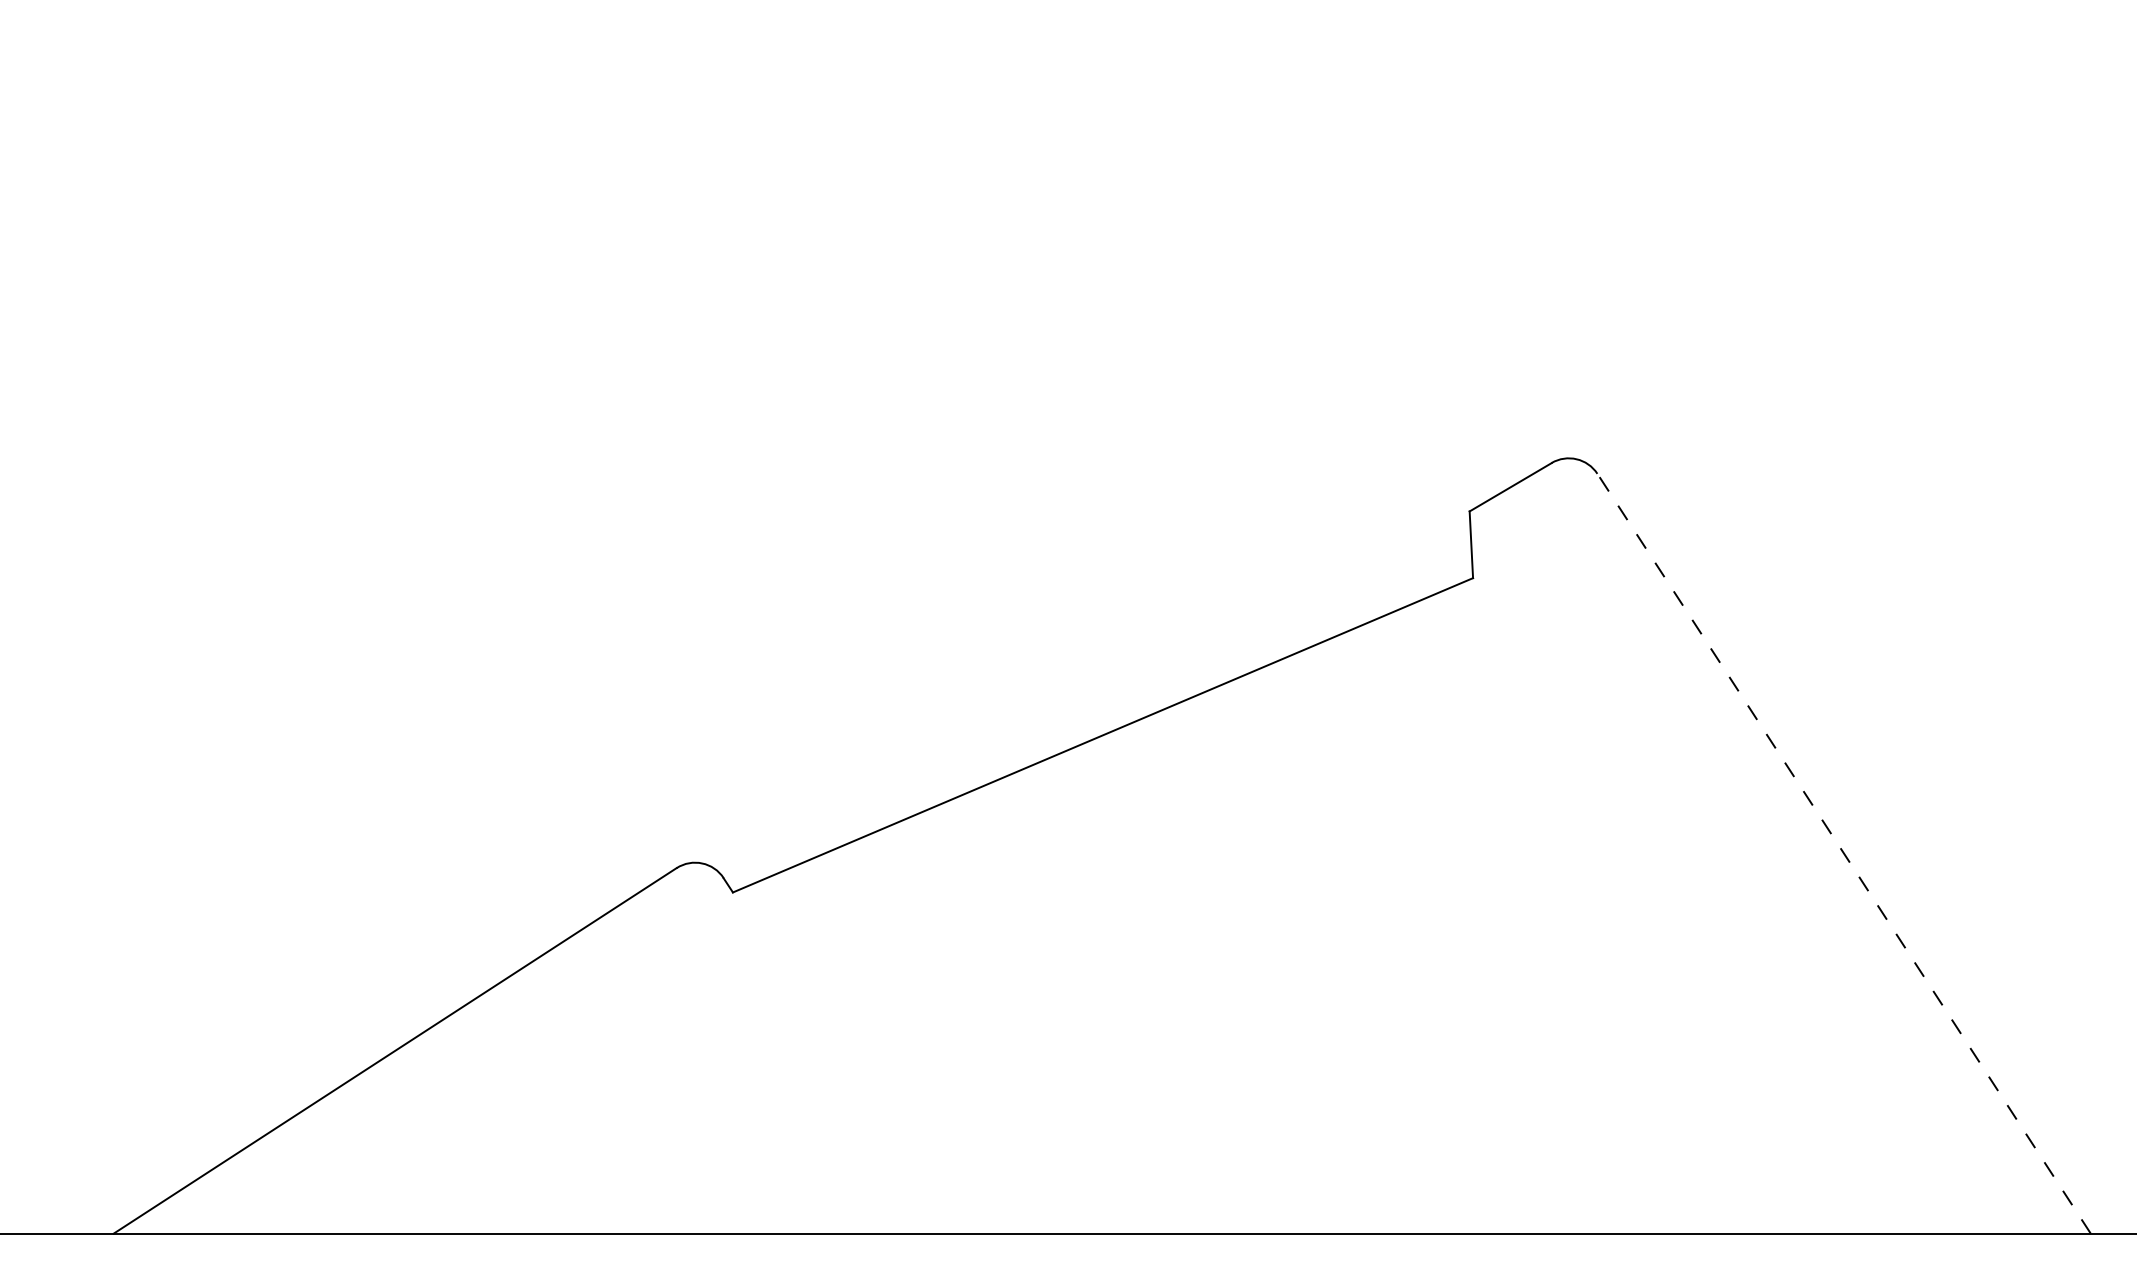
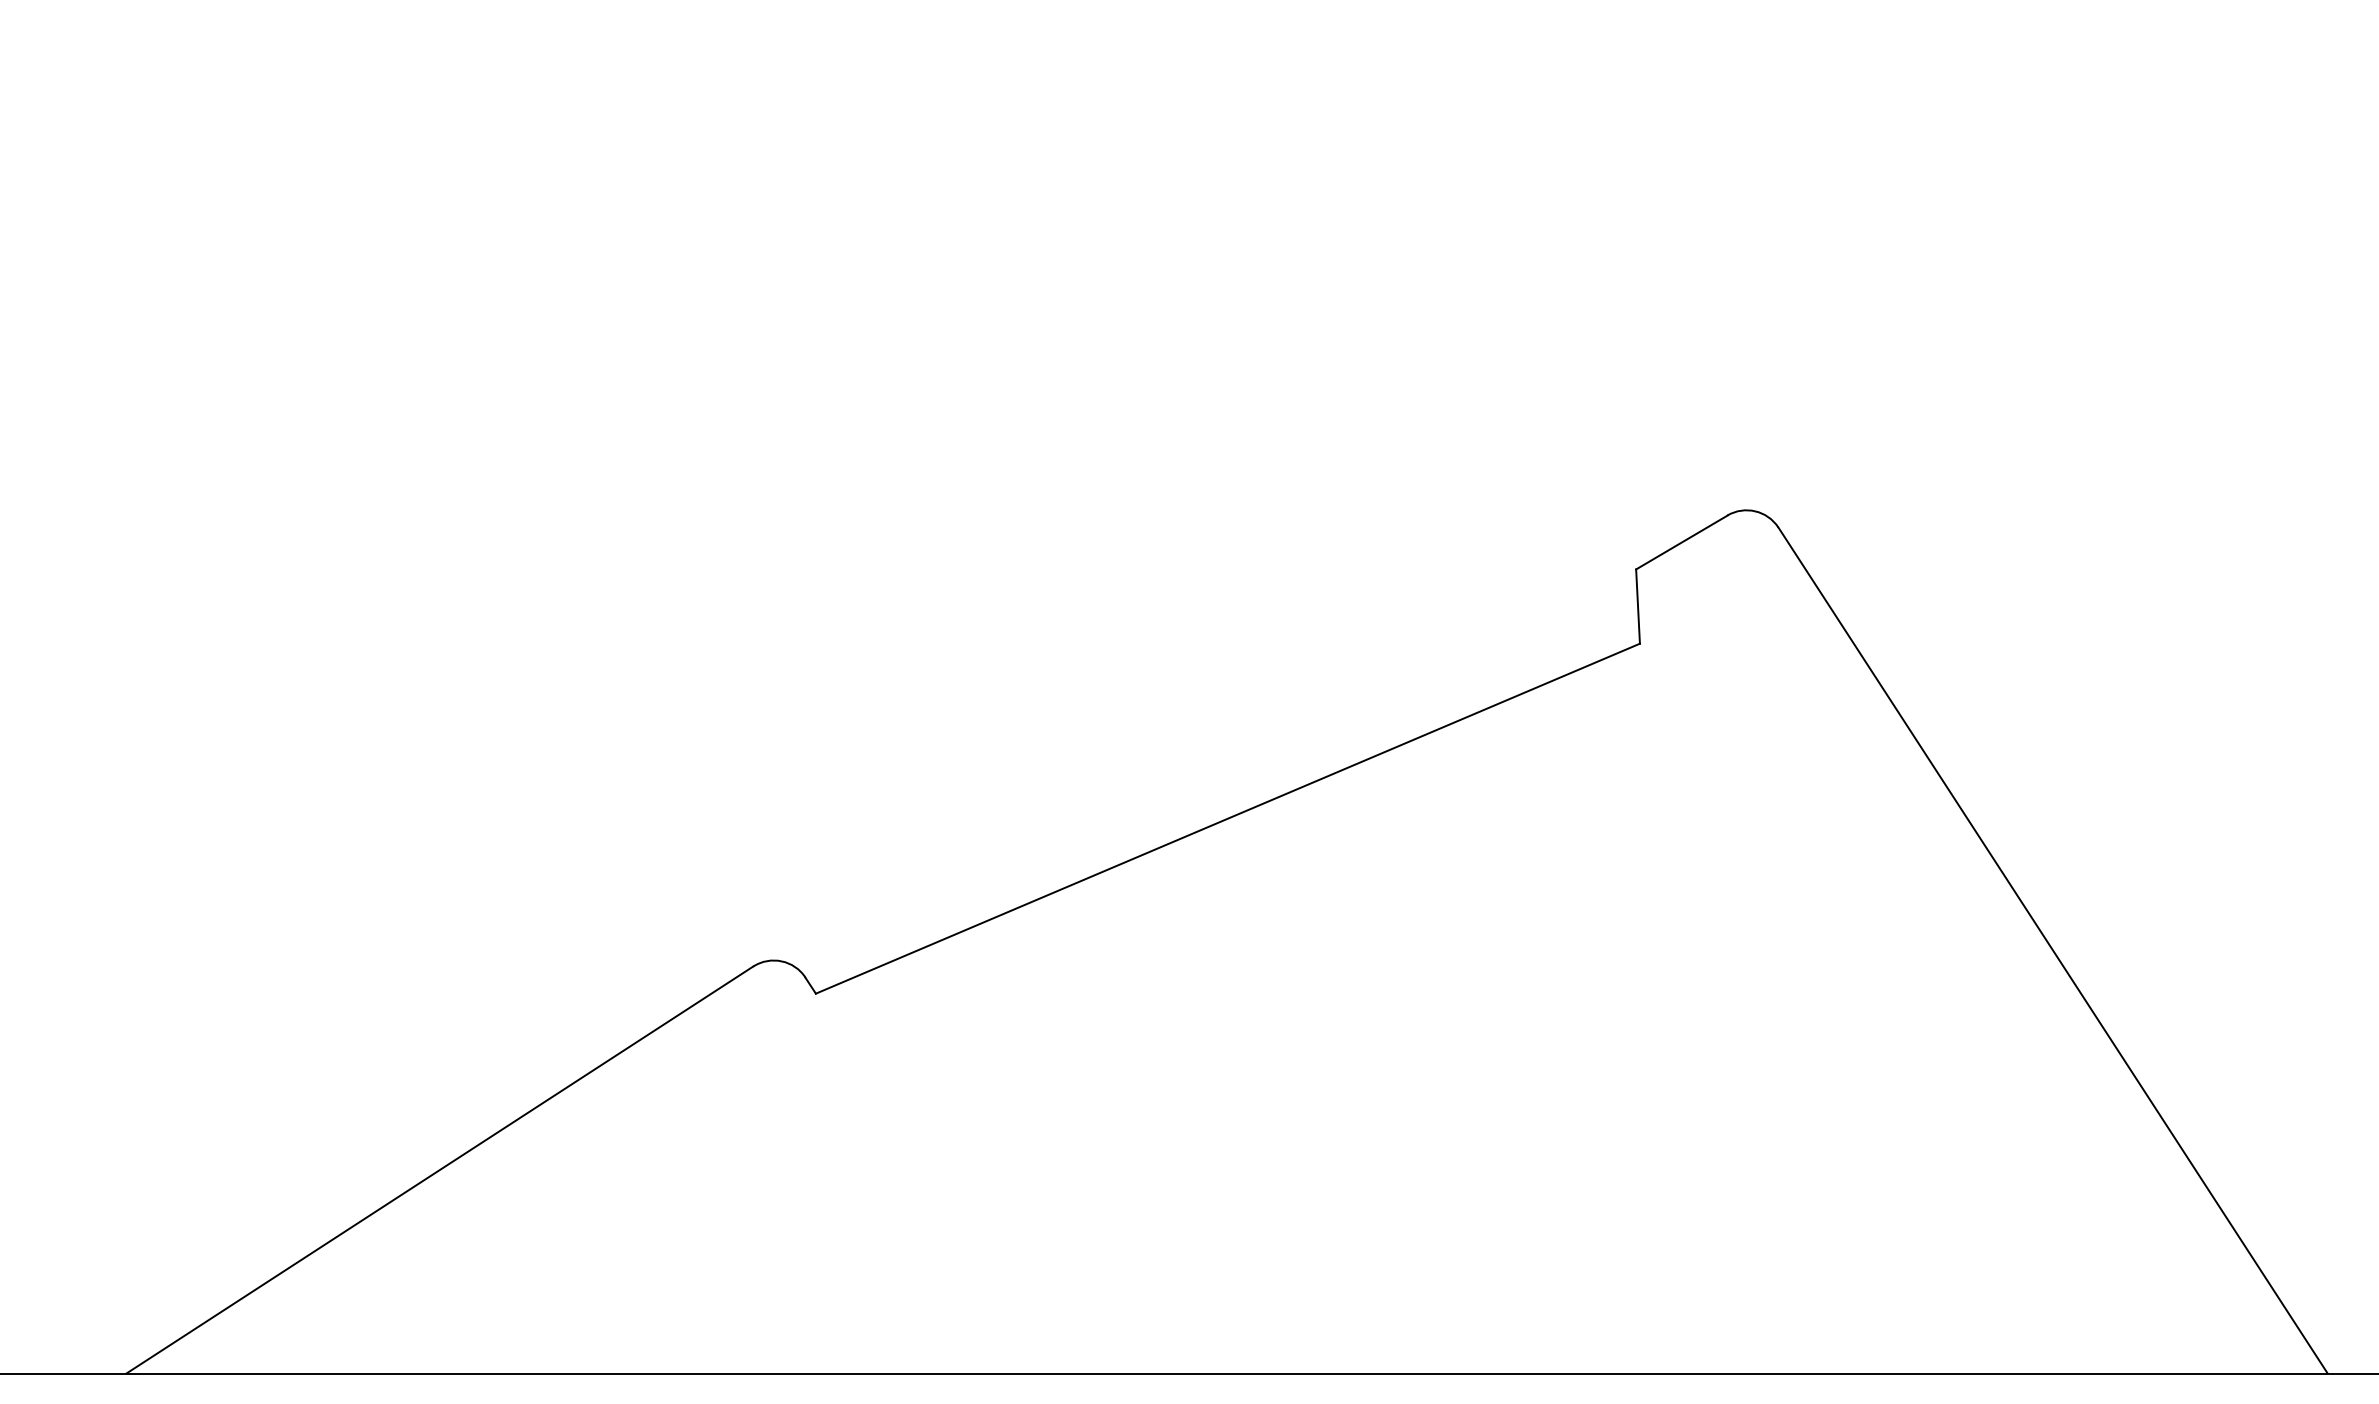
line: (1844, 853) -> (2053, 950), dashed -> solid

